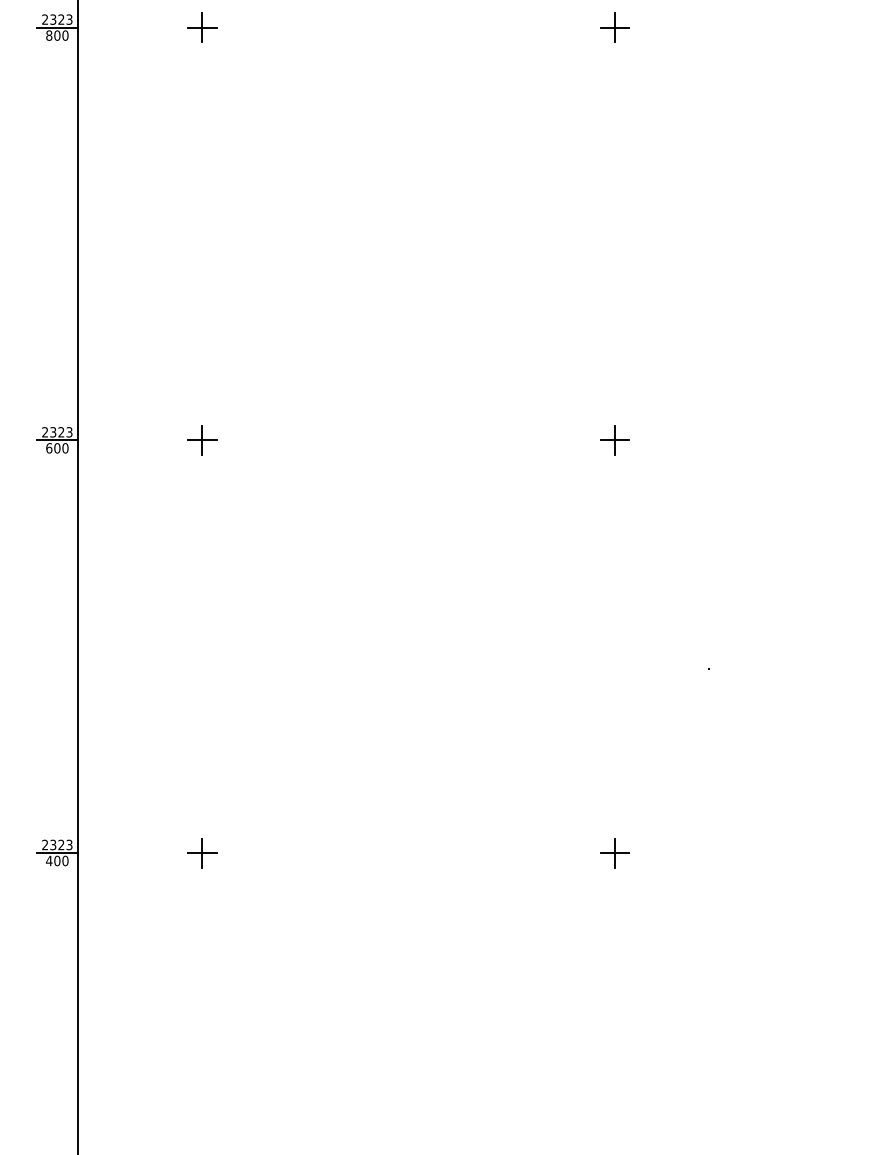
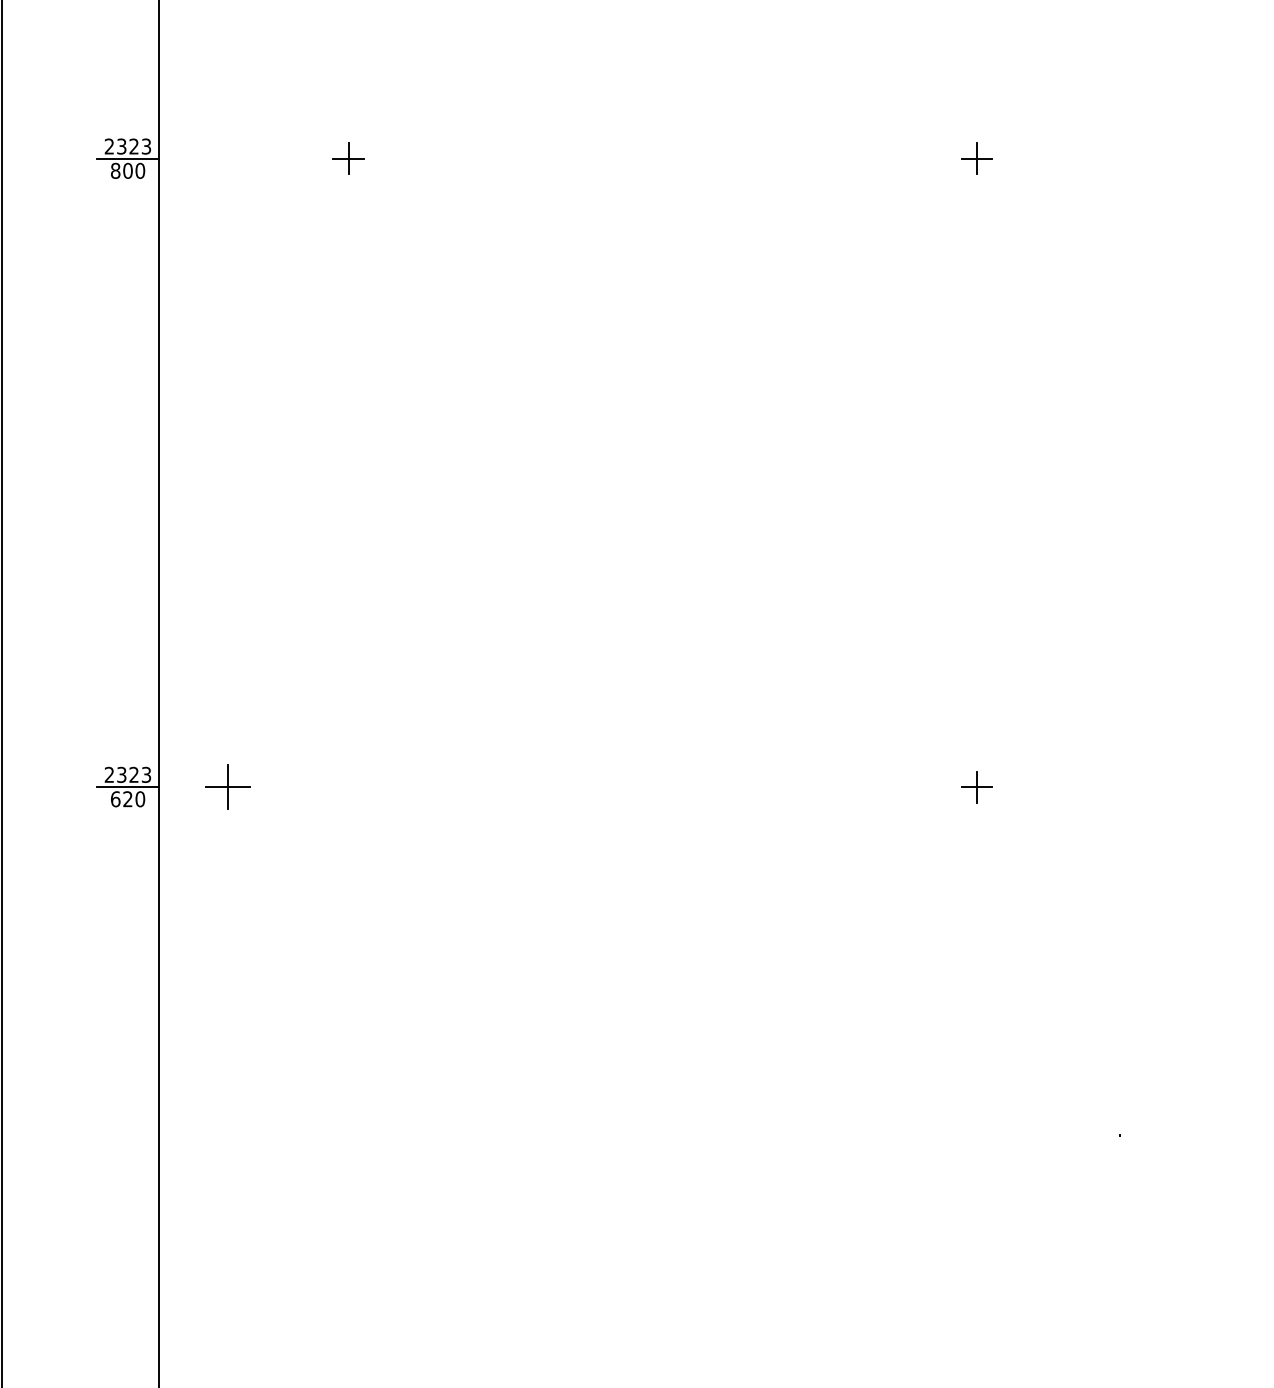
part: (202, 27) -> (348, 158), size x0.7
part: (614, 27) -> (976, 158), size x0.7
part: (202, 440) -> (228, 787), moved
part: (614, 440) -> (976, 787), size x0.7
text: (57, 448) -> (128, 799), 600 -> 620

